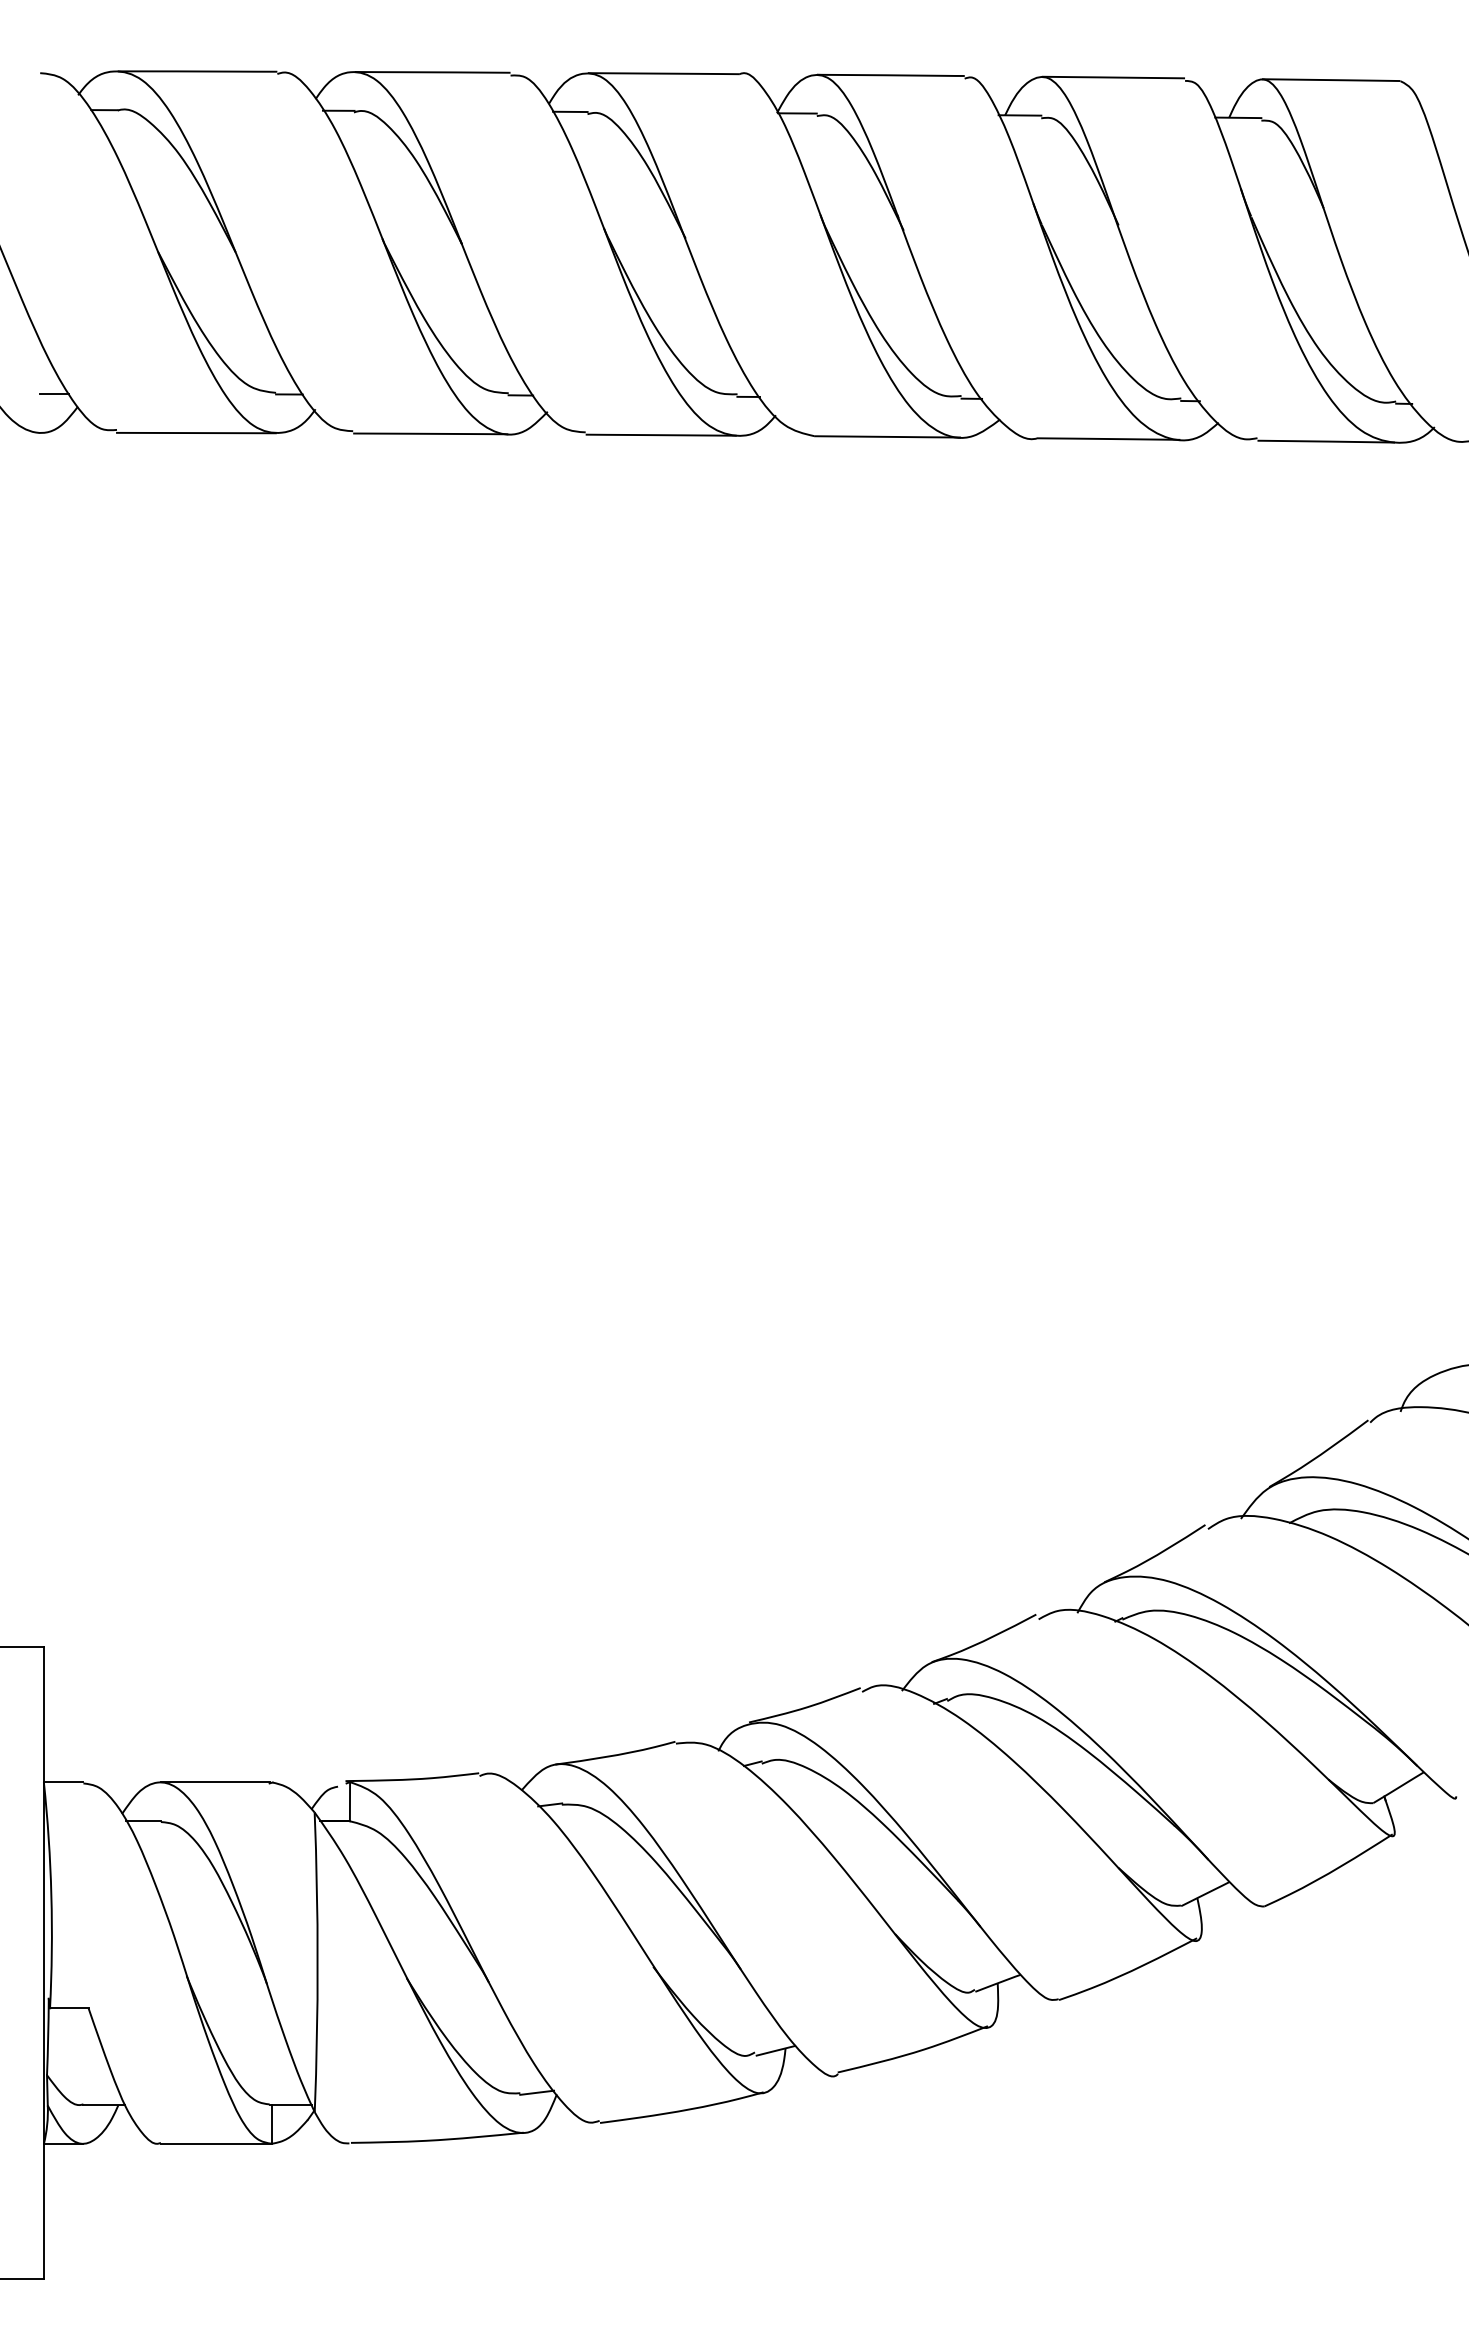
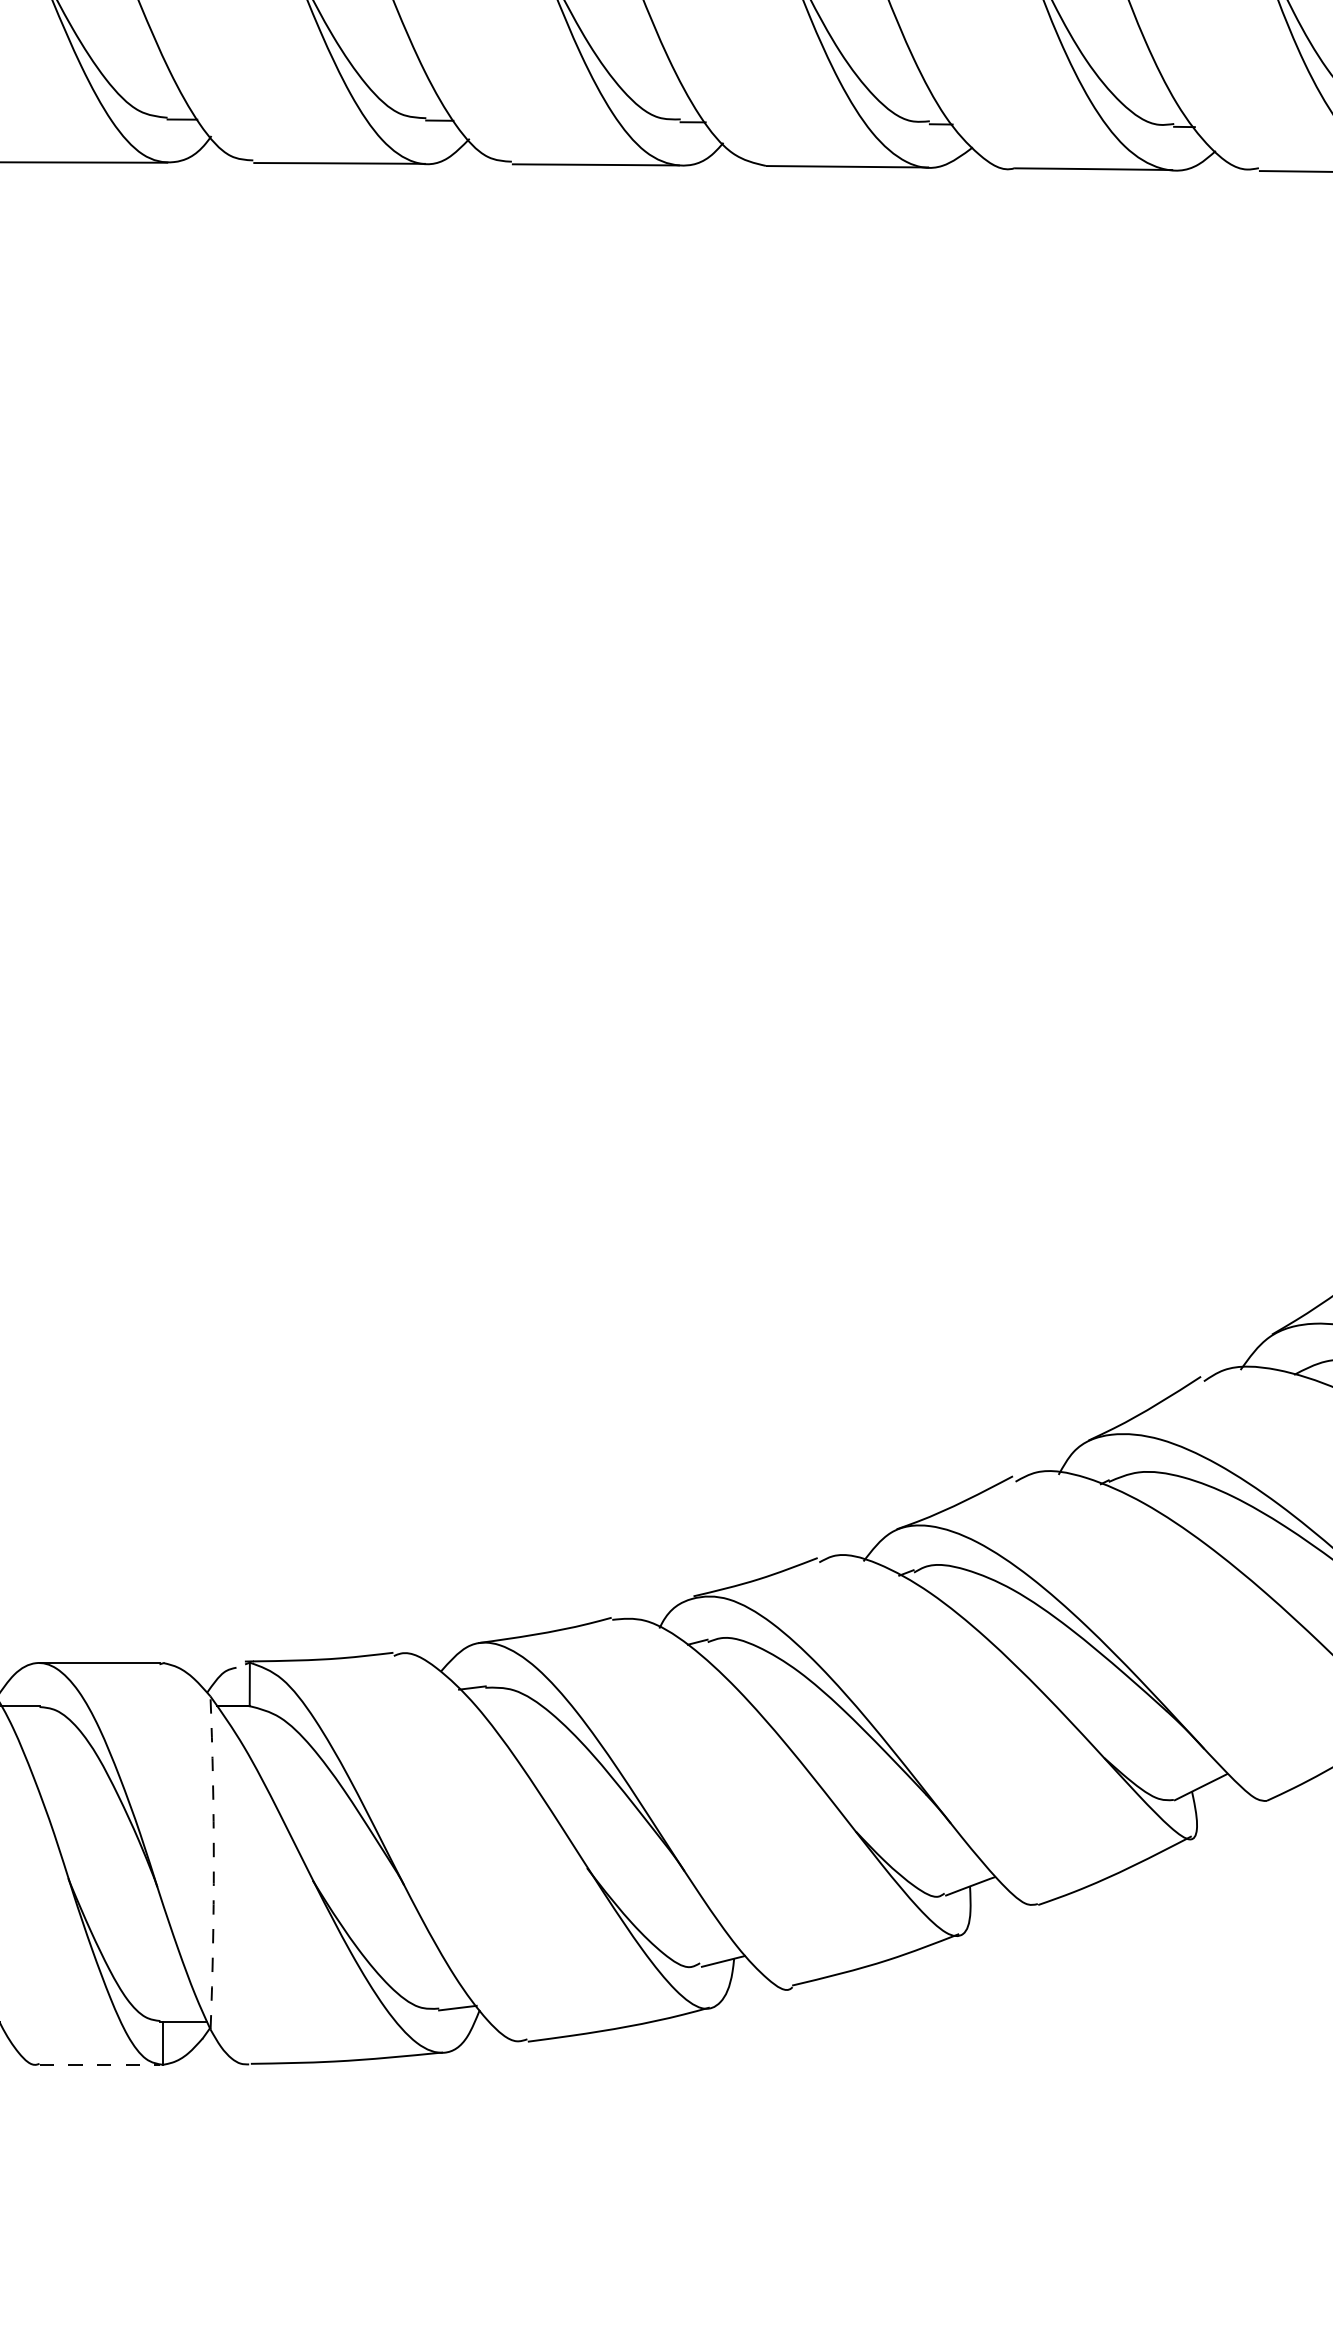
arc: (317, 1962) -> (213, 1863), solid -> dashed
line: (215, 2143) -> (100, 2064), solid -> dashed

